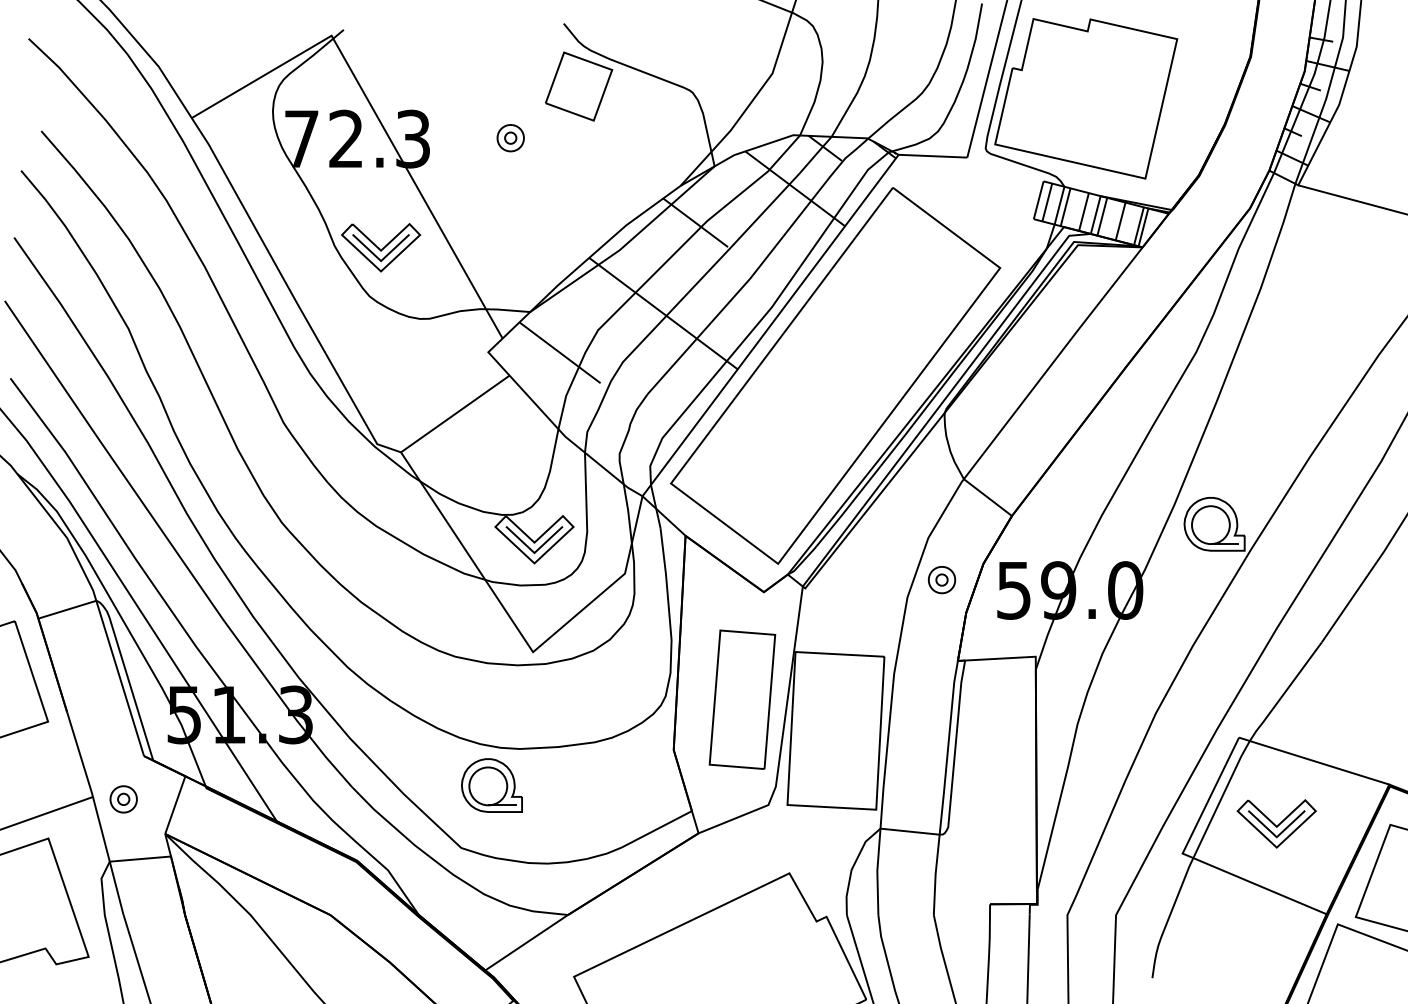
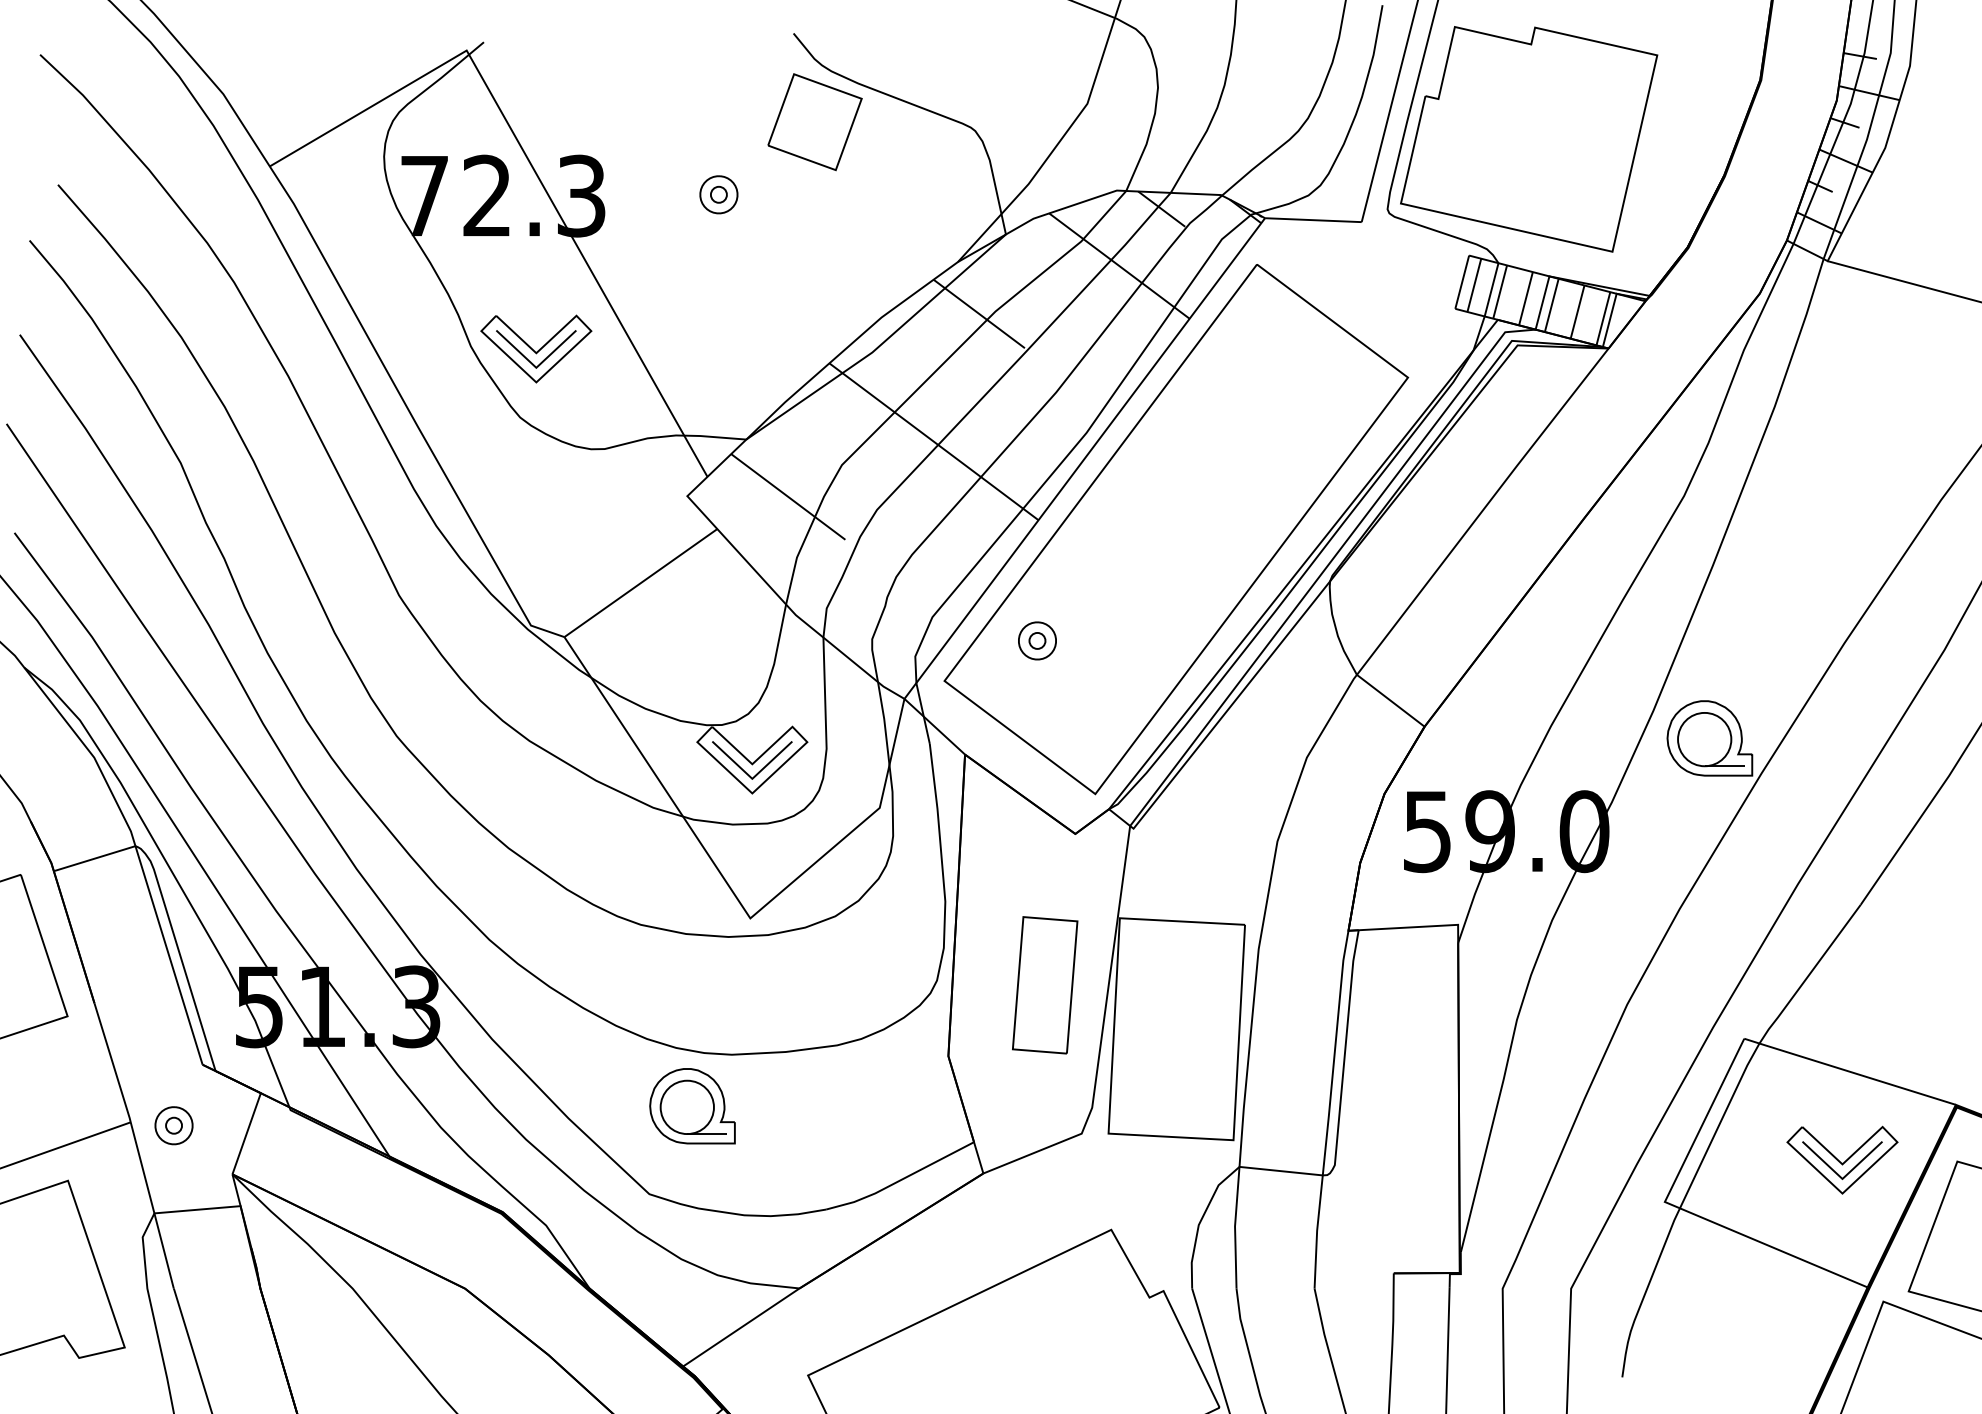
part: (942, 580) -> (1038, 641), moved
part: (742, 699) -> (1045, 985), size x0.7
part: (1276, 823) -> (1842, 1159), moved

